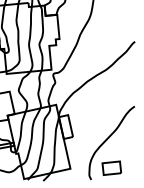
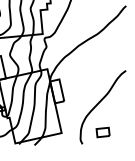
part: (111, 167) -> (102, 131), size x0.7

